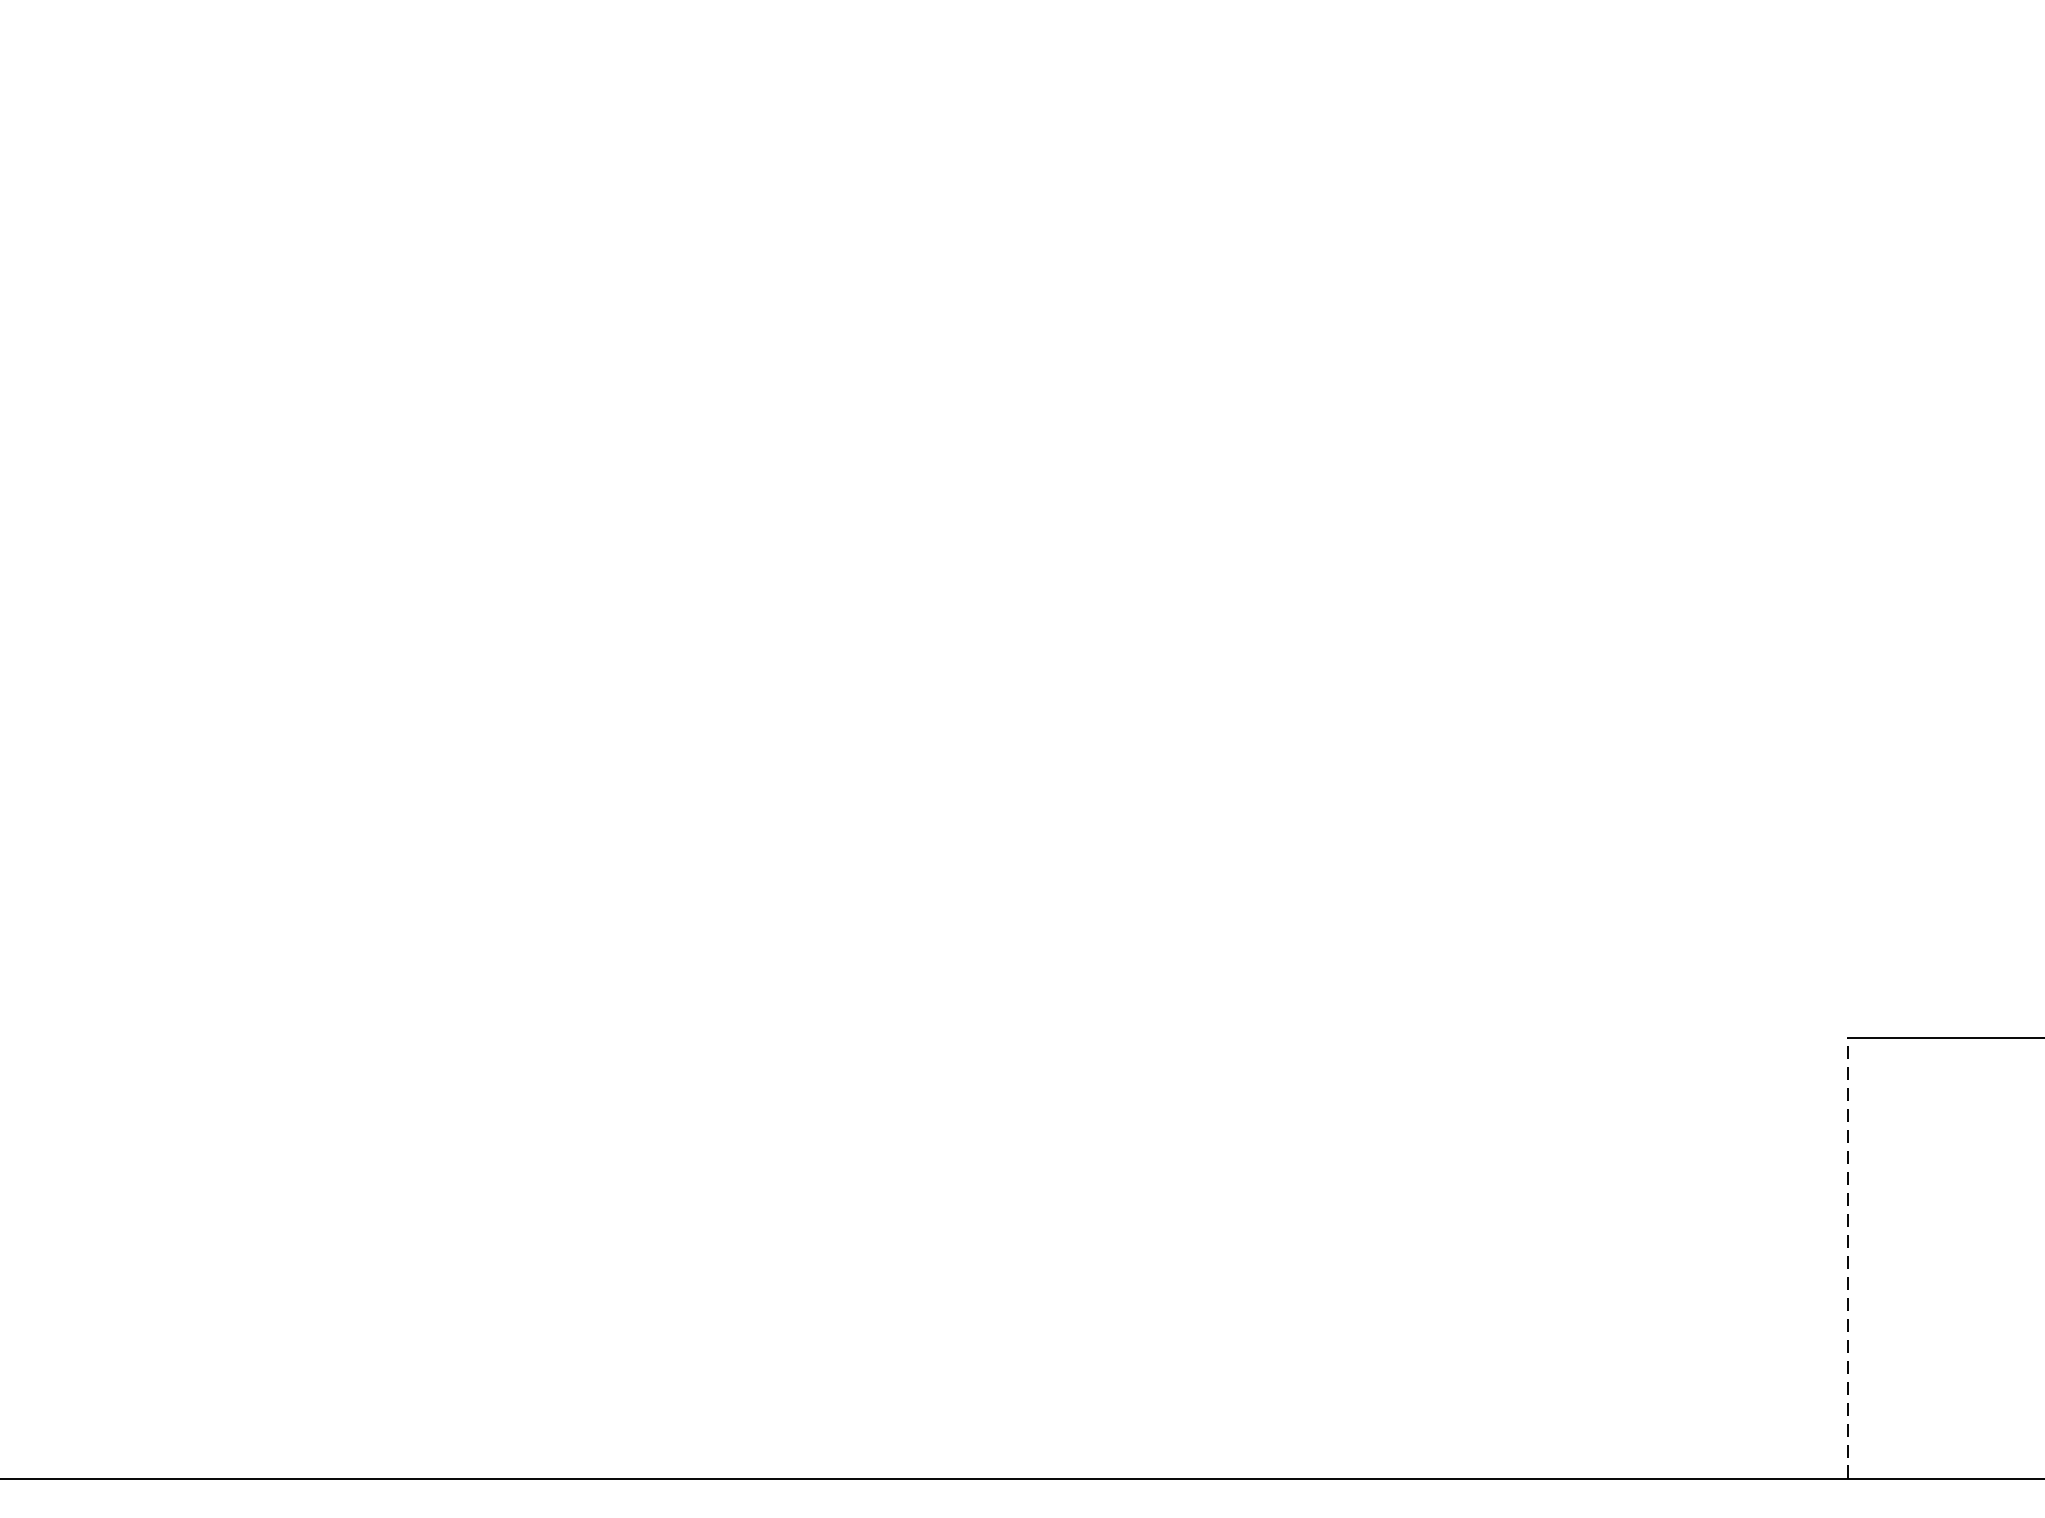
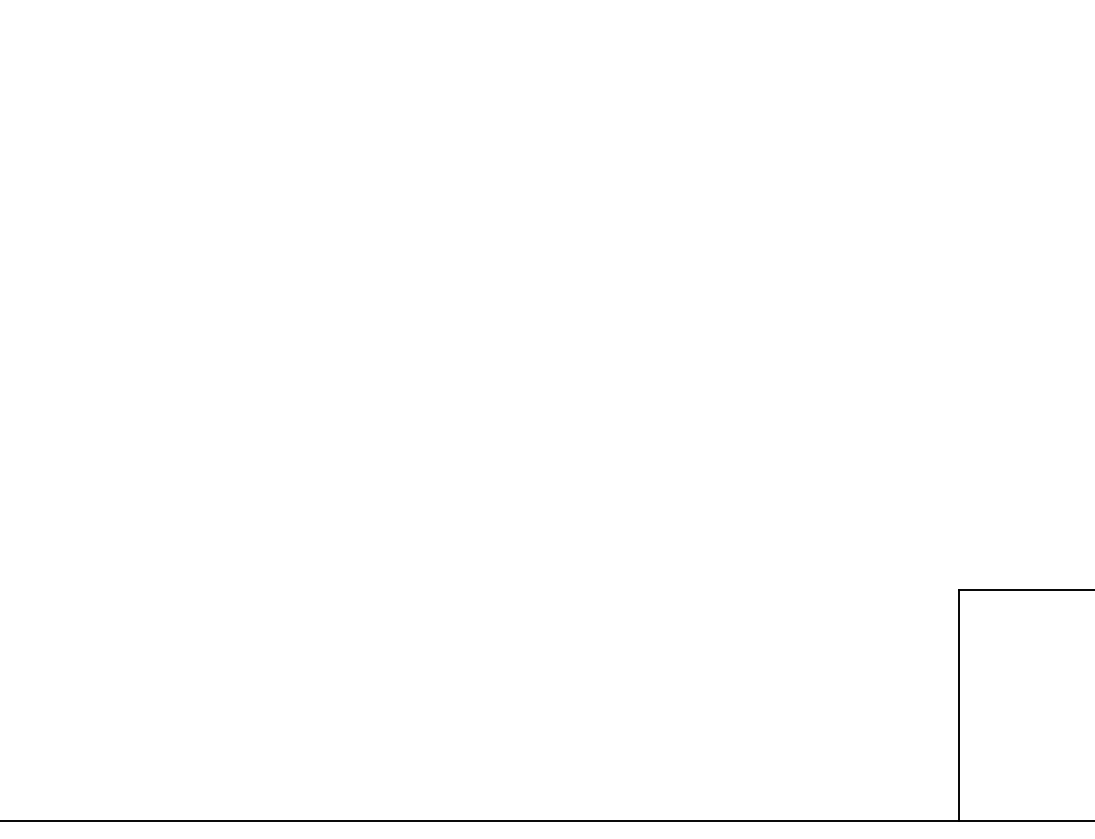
line: (1847, 1257) -> (958, 705), dashed -> solid

